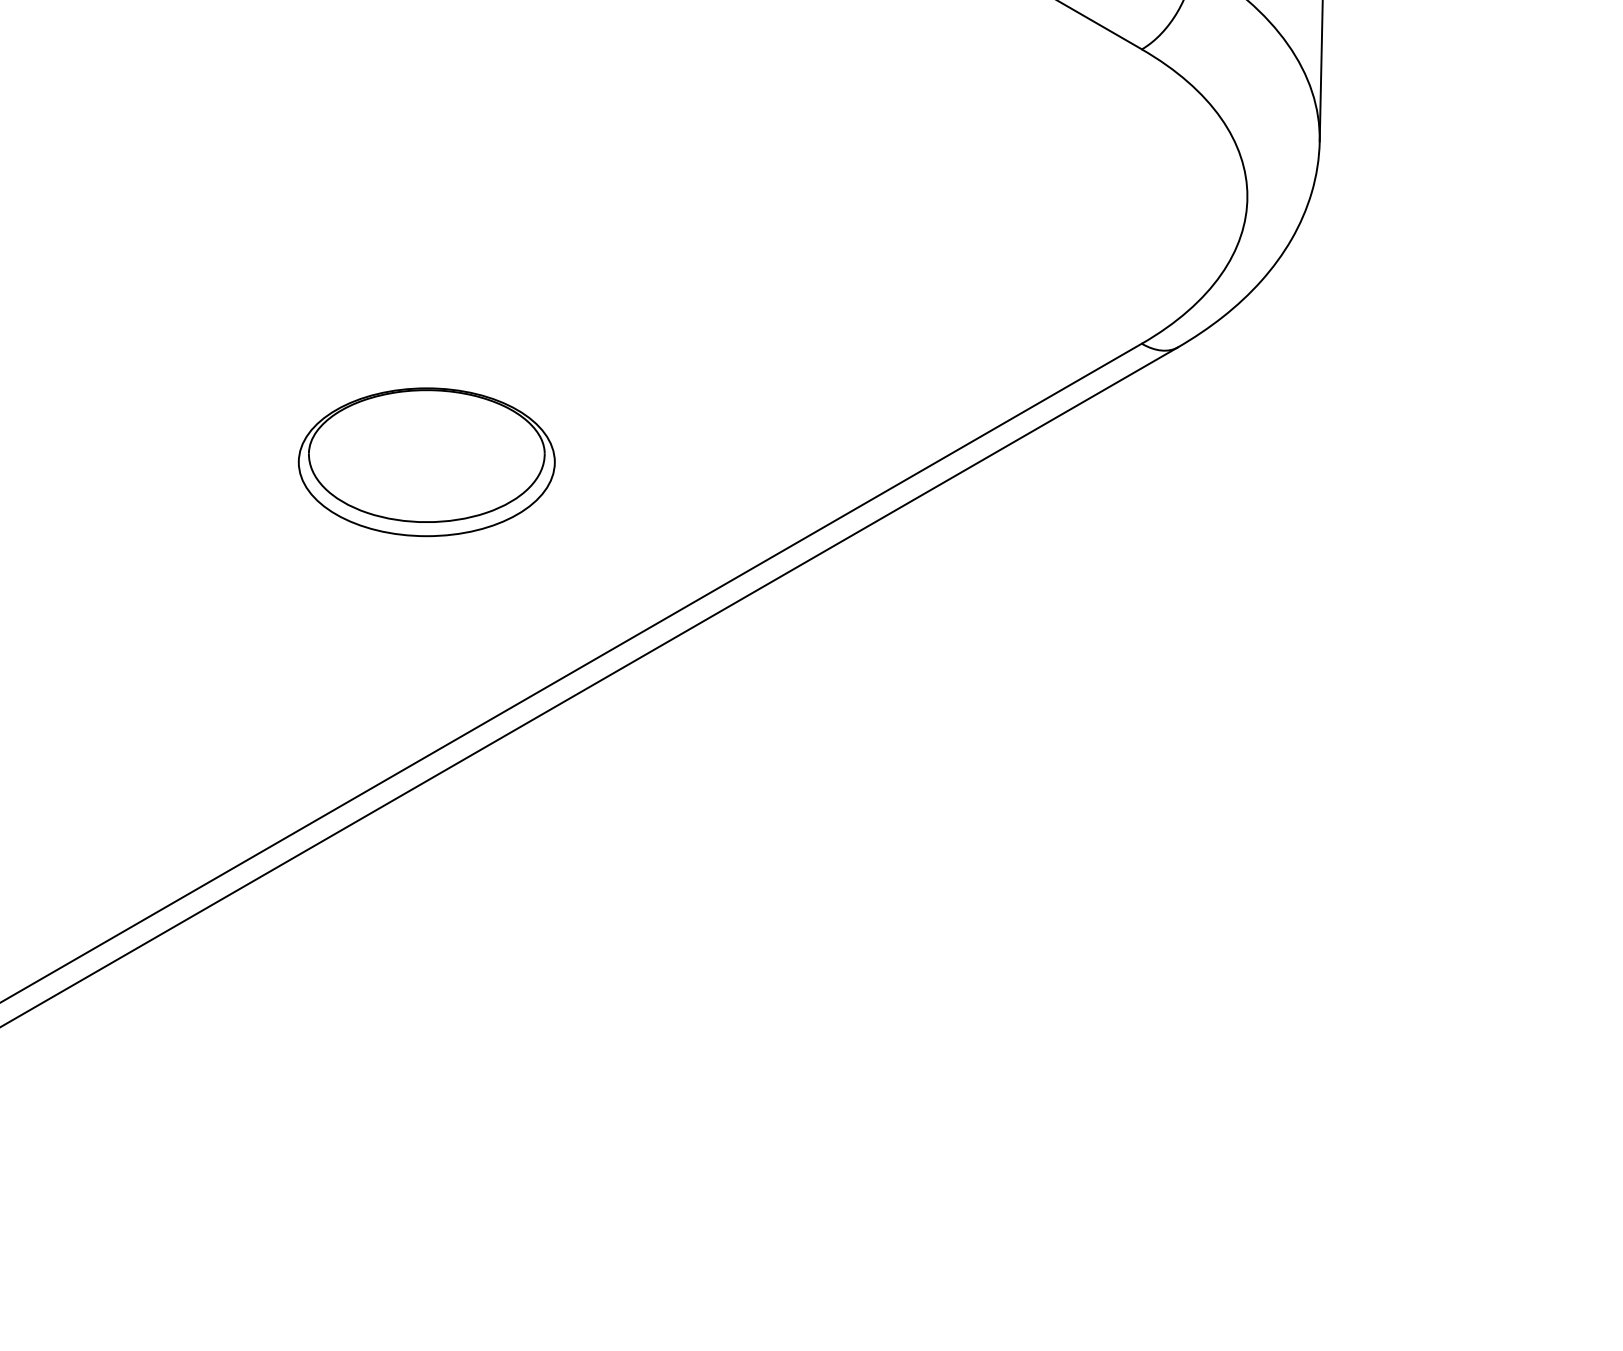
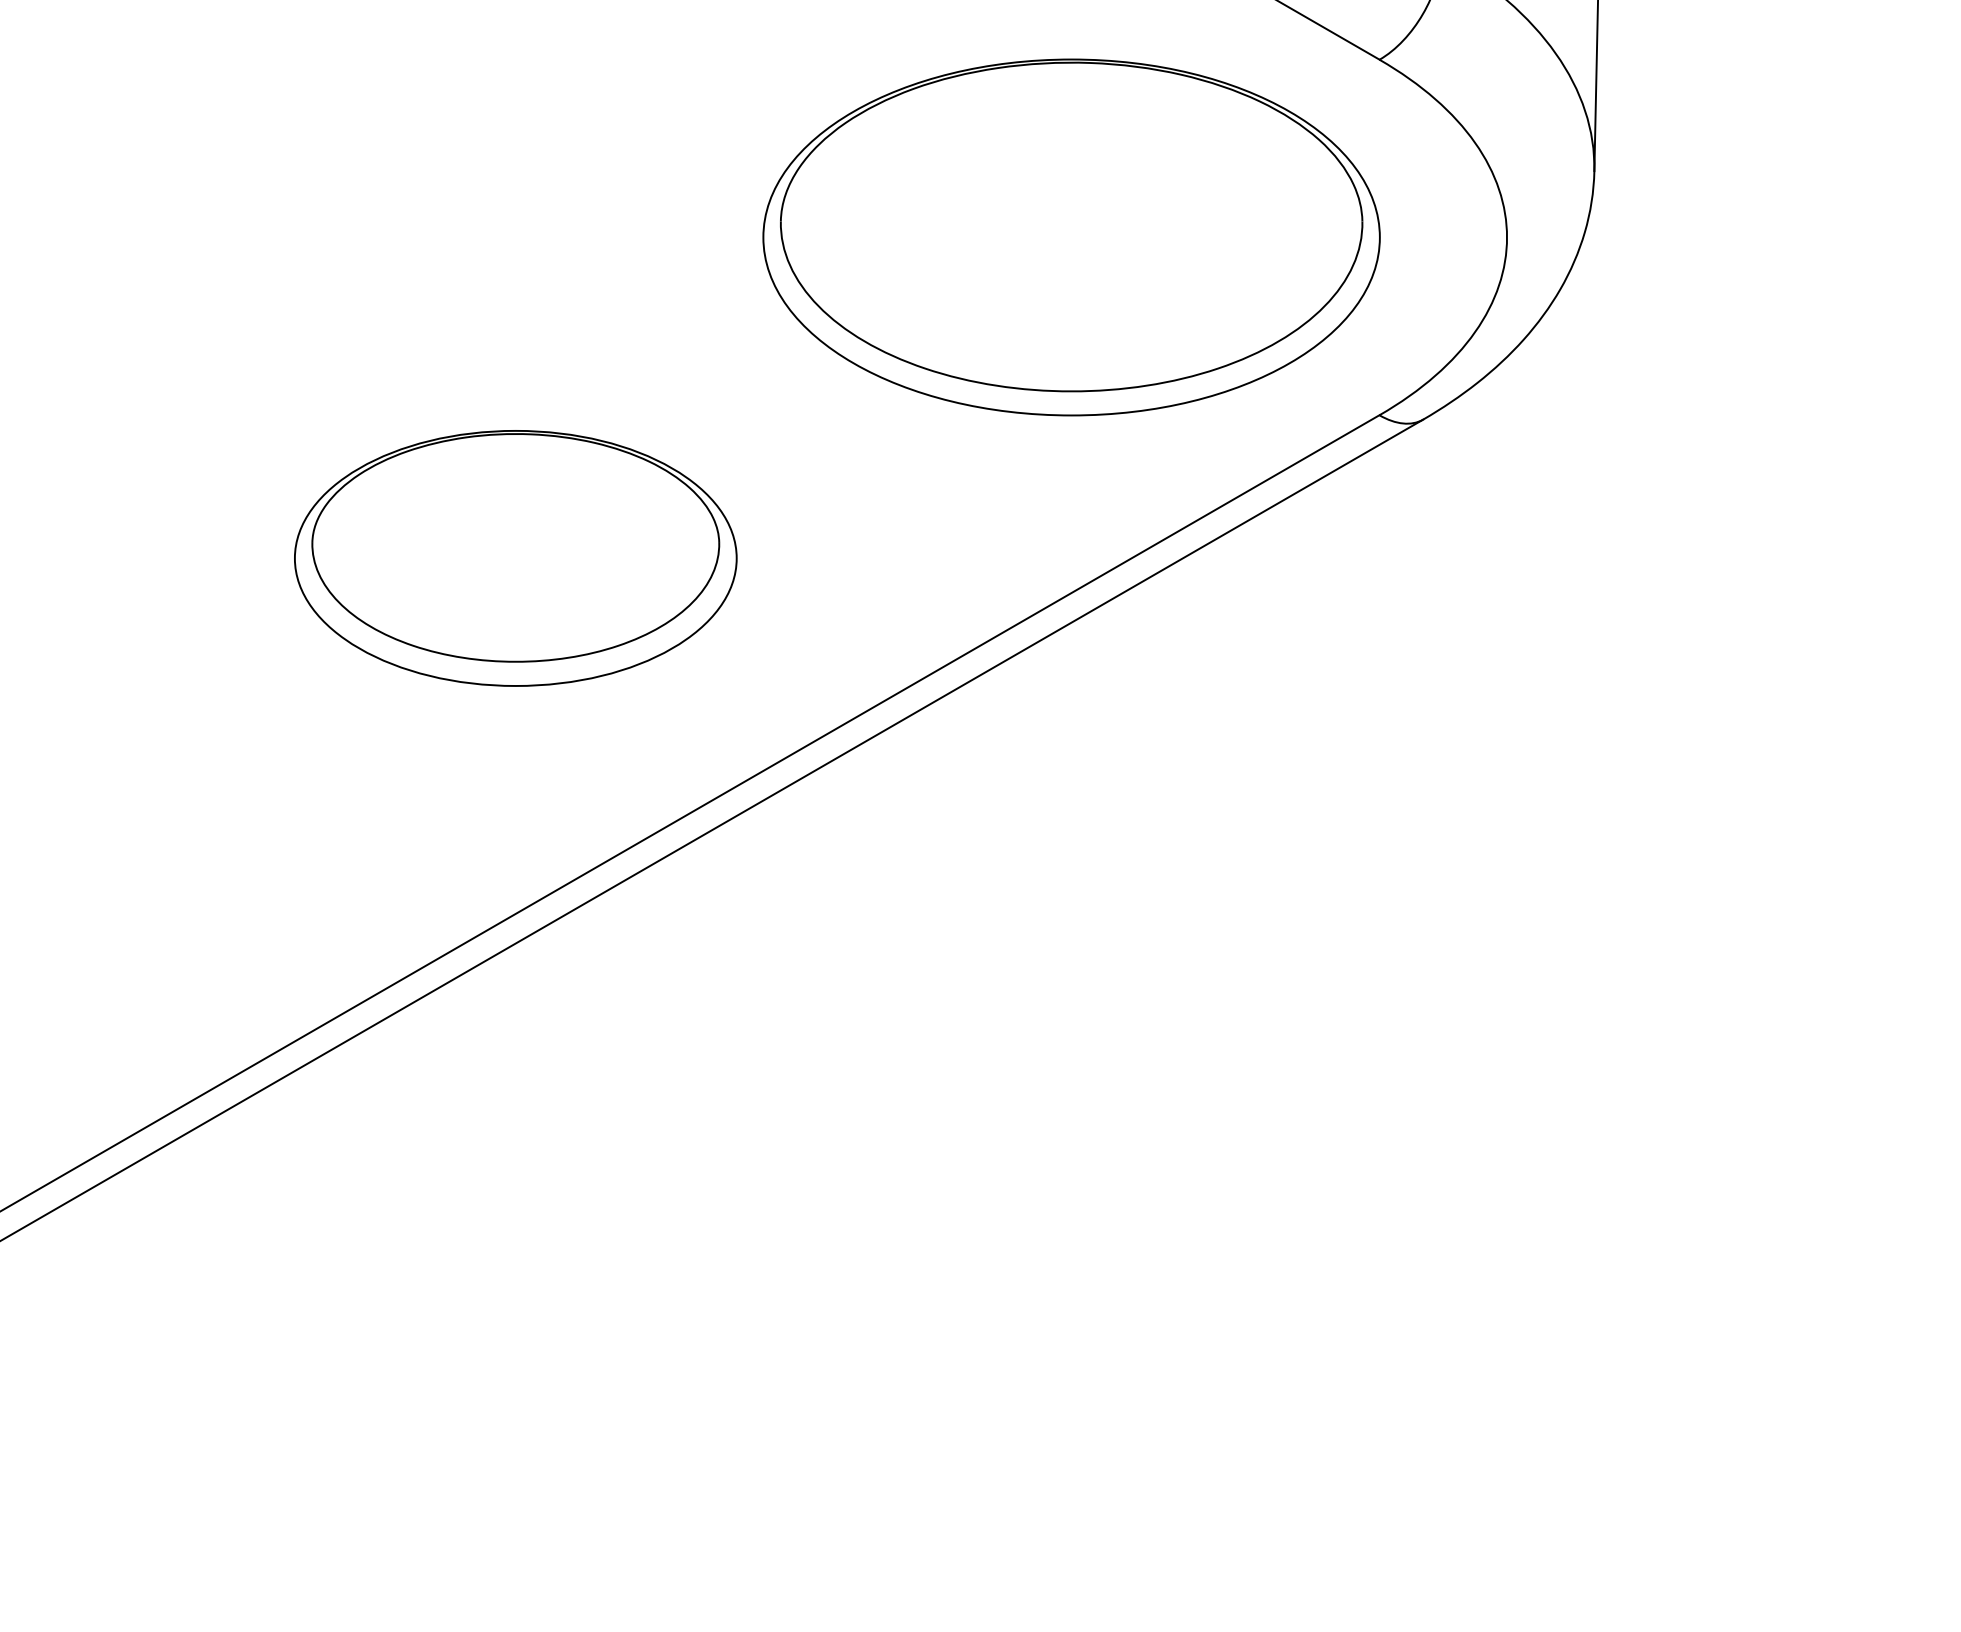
part: (886, 196) -> (1071, 237), added
part: (426, 462) -> (515, 558), size x1.43

